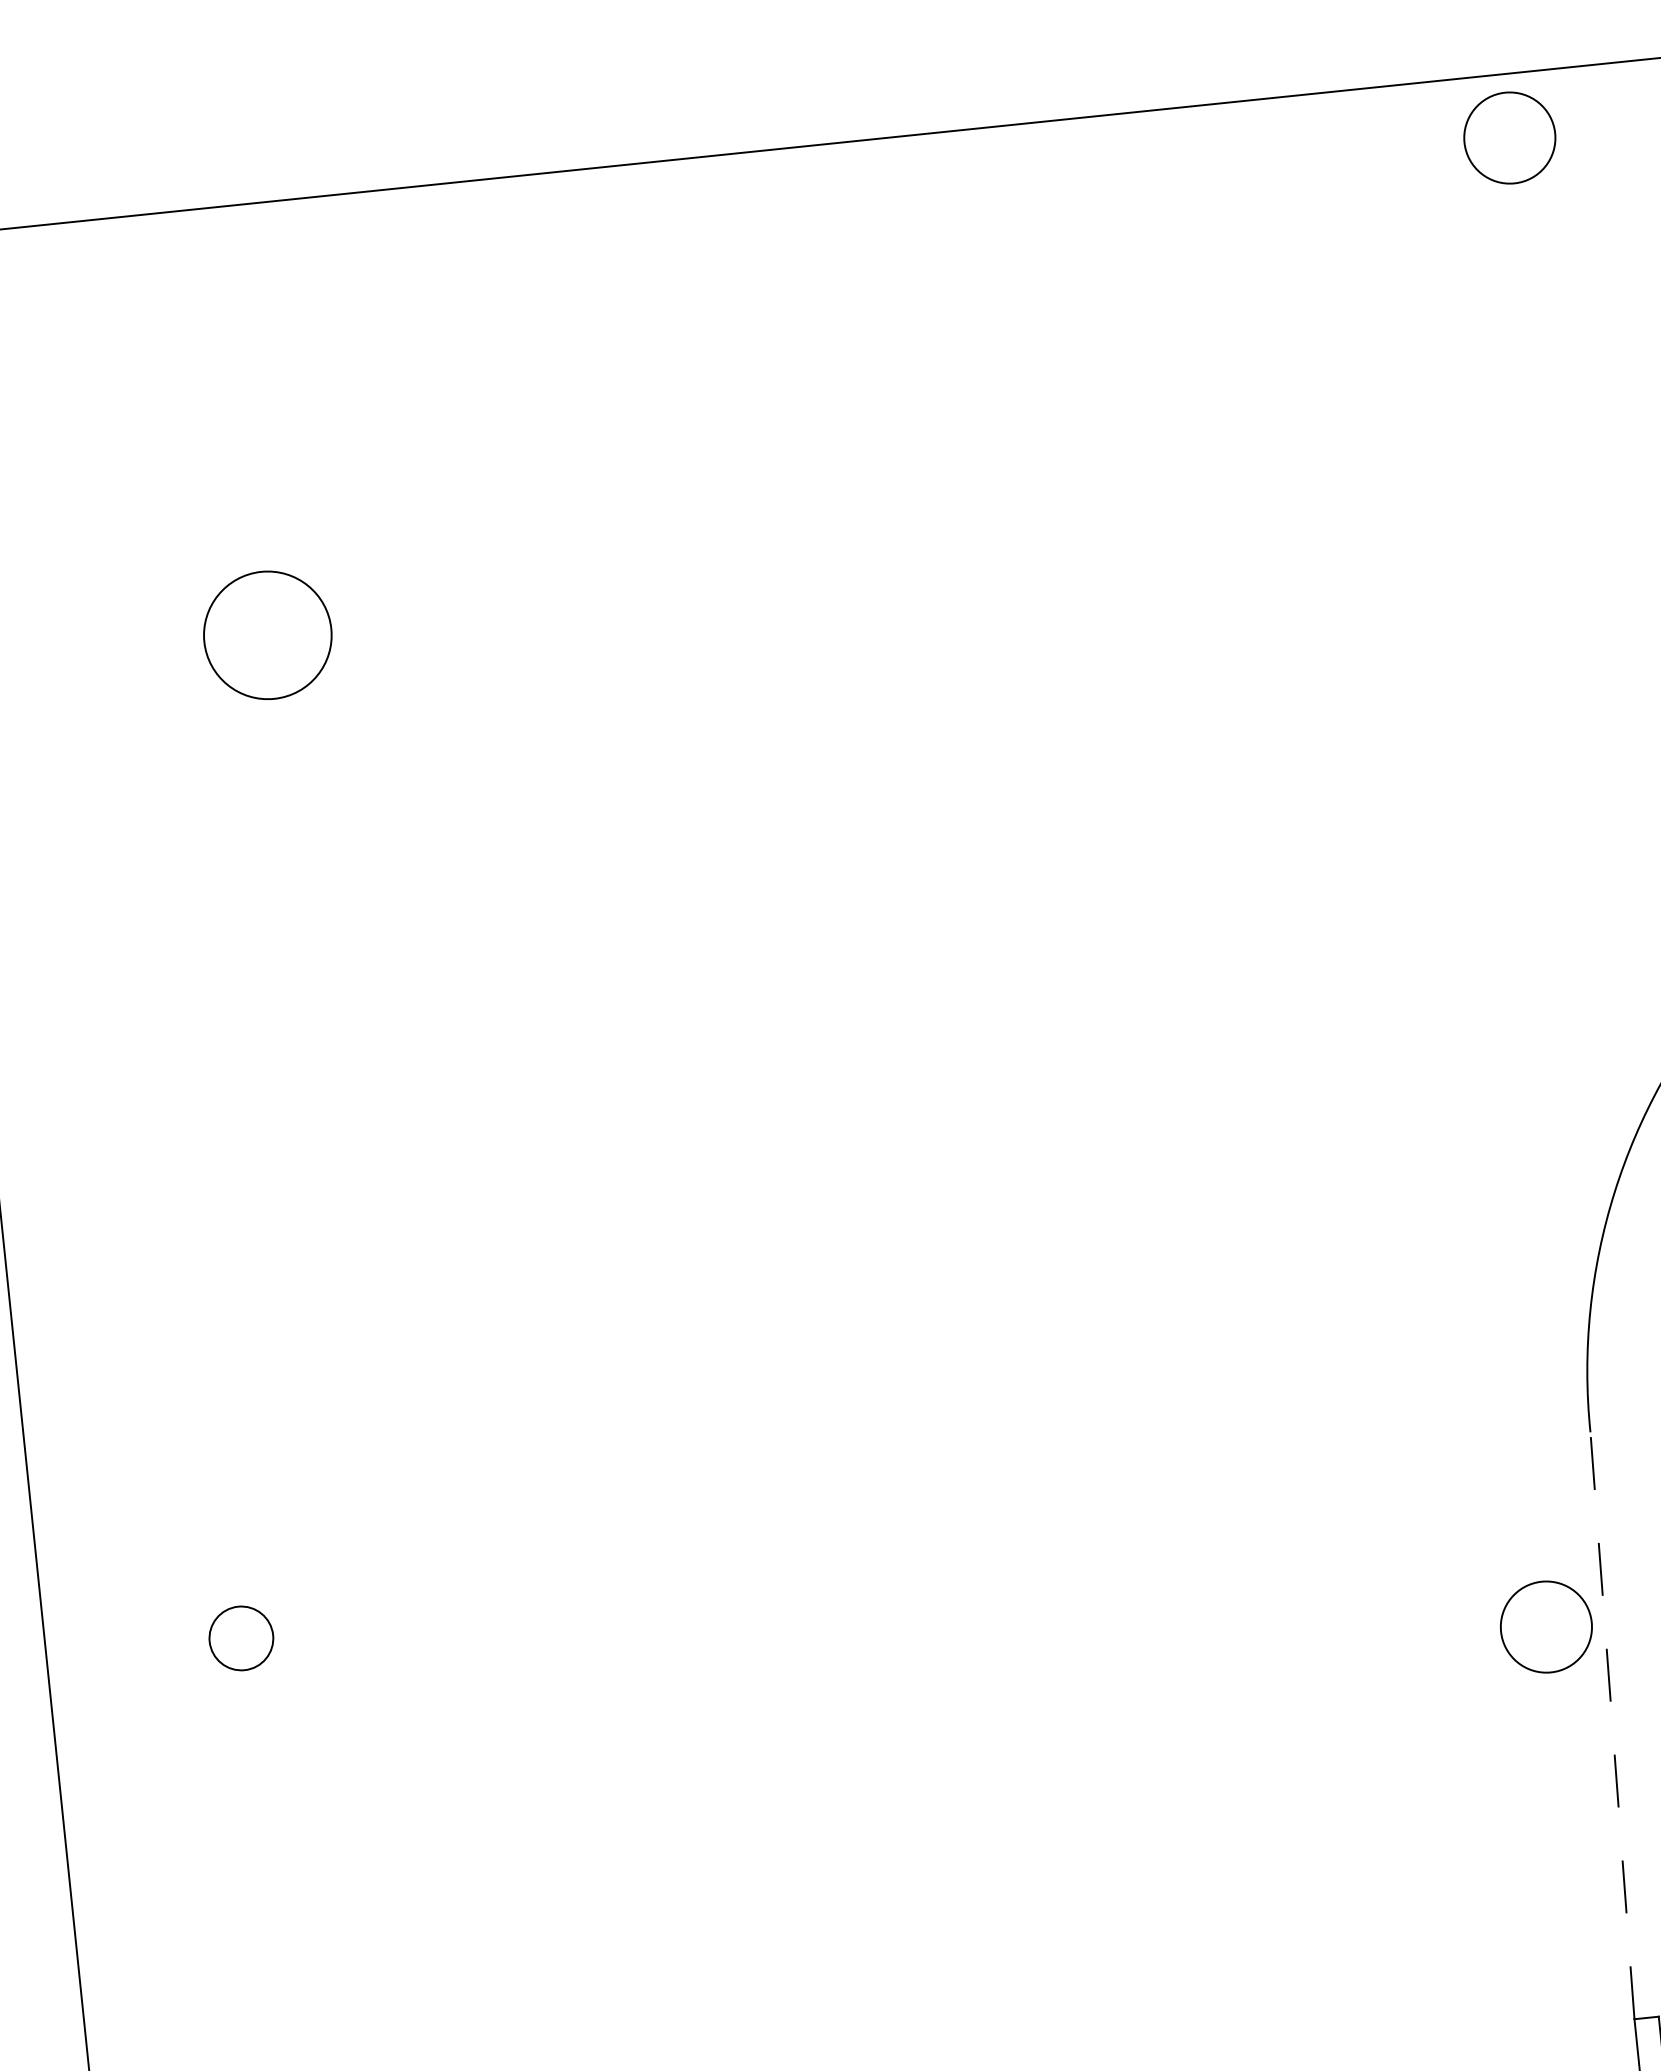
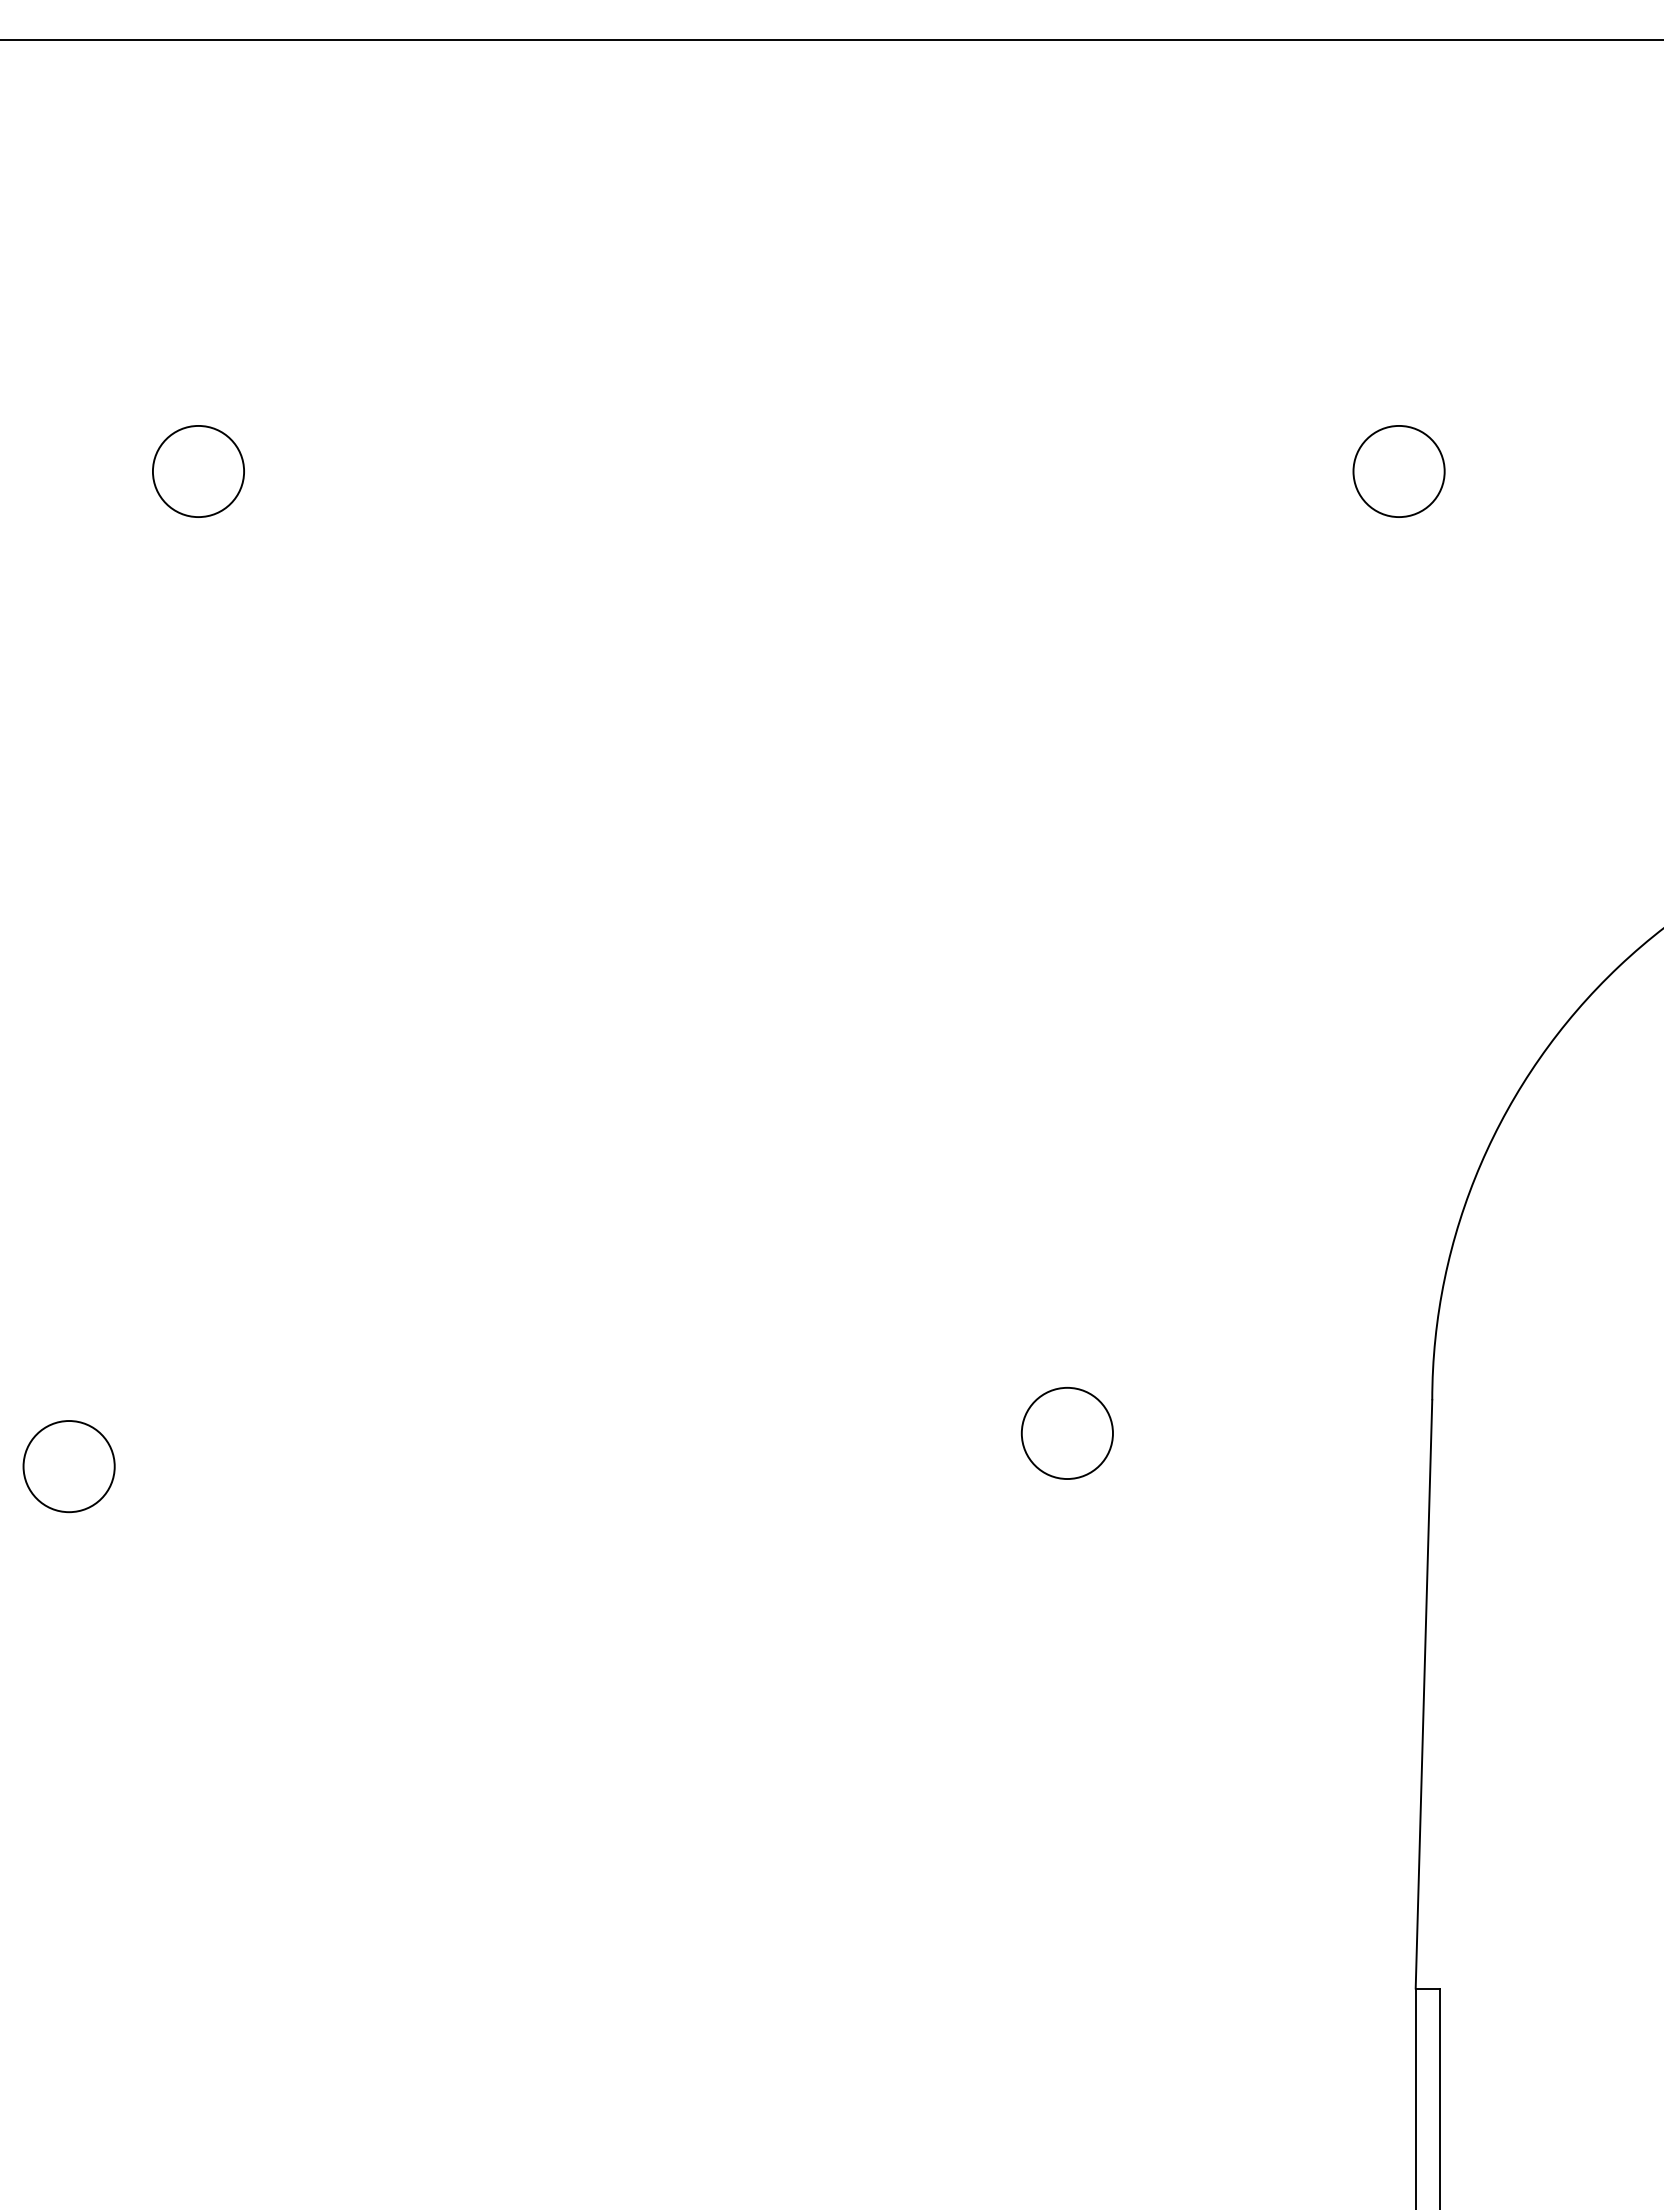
circle: (1509, 138) -> (1398, 471), moved
circle: (267, 635) -> (198, 471), size x0.71
circle: (1545, 1627) -> (1066, 1433), moved
circle: (240, 1638) -> (68, 1466), size x1.43
line: (1611, 1724) -> (1423, 1693), dashed -> solid

